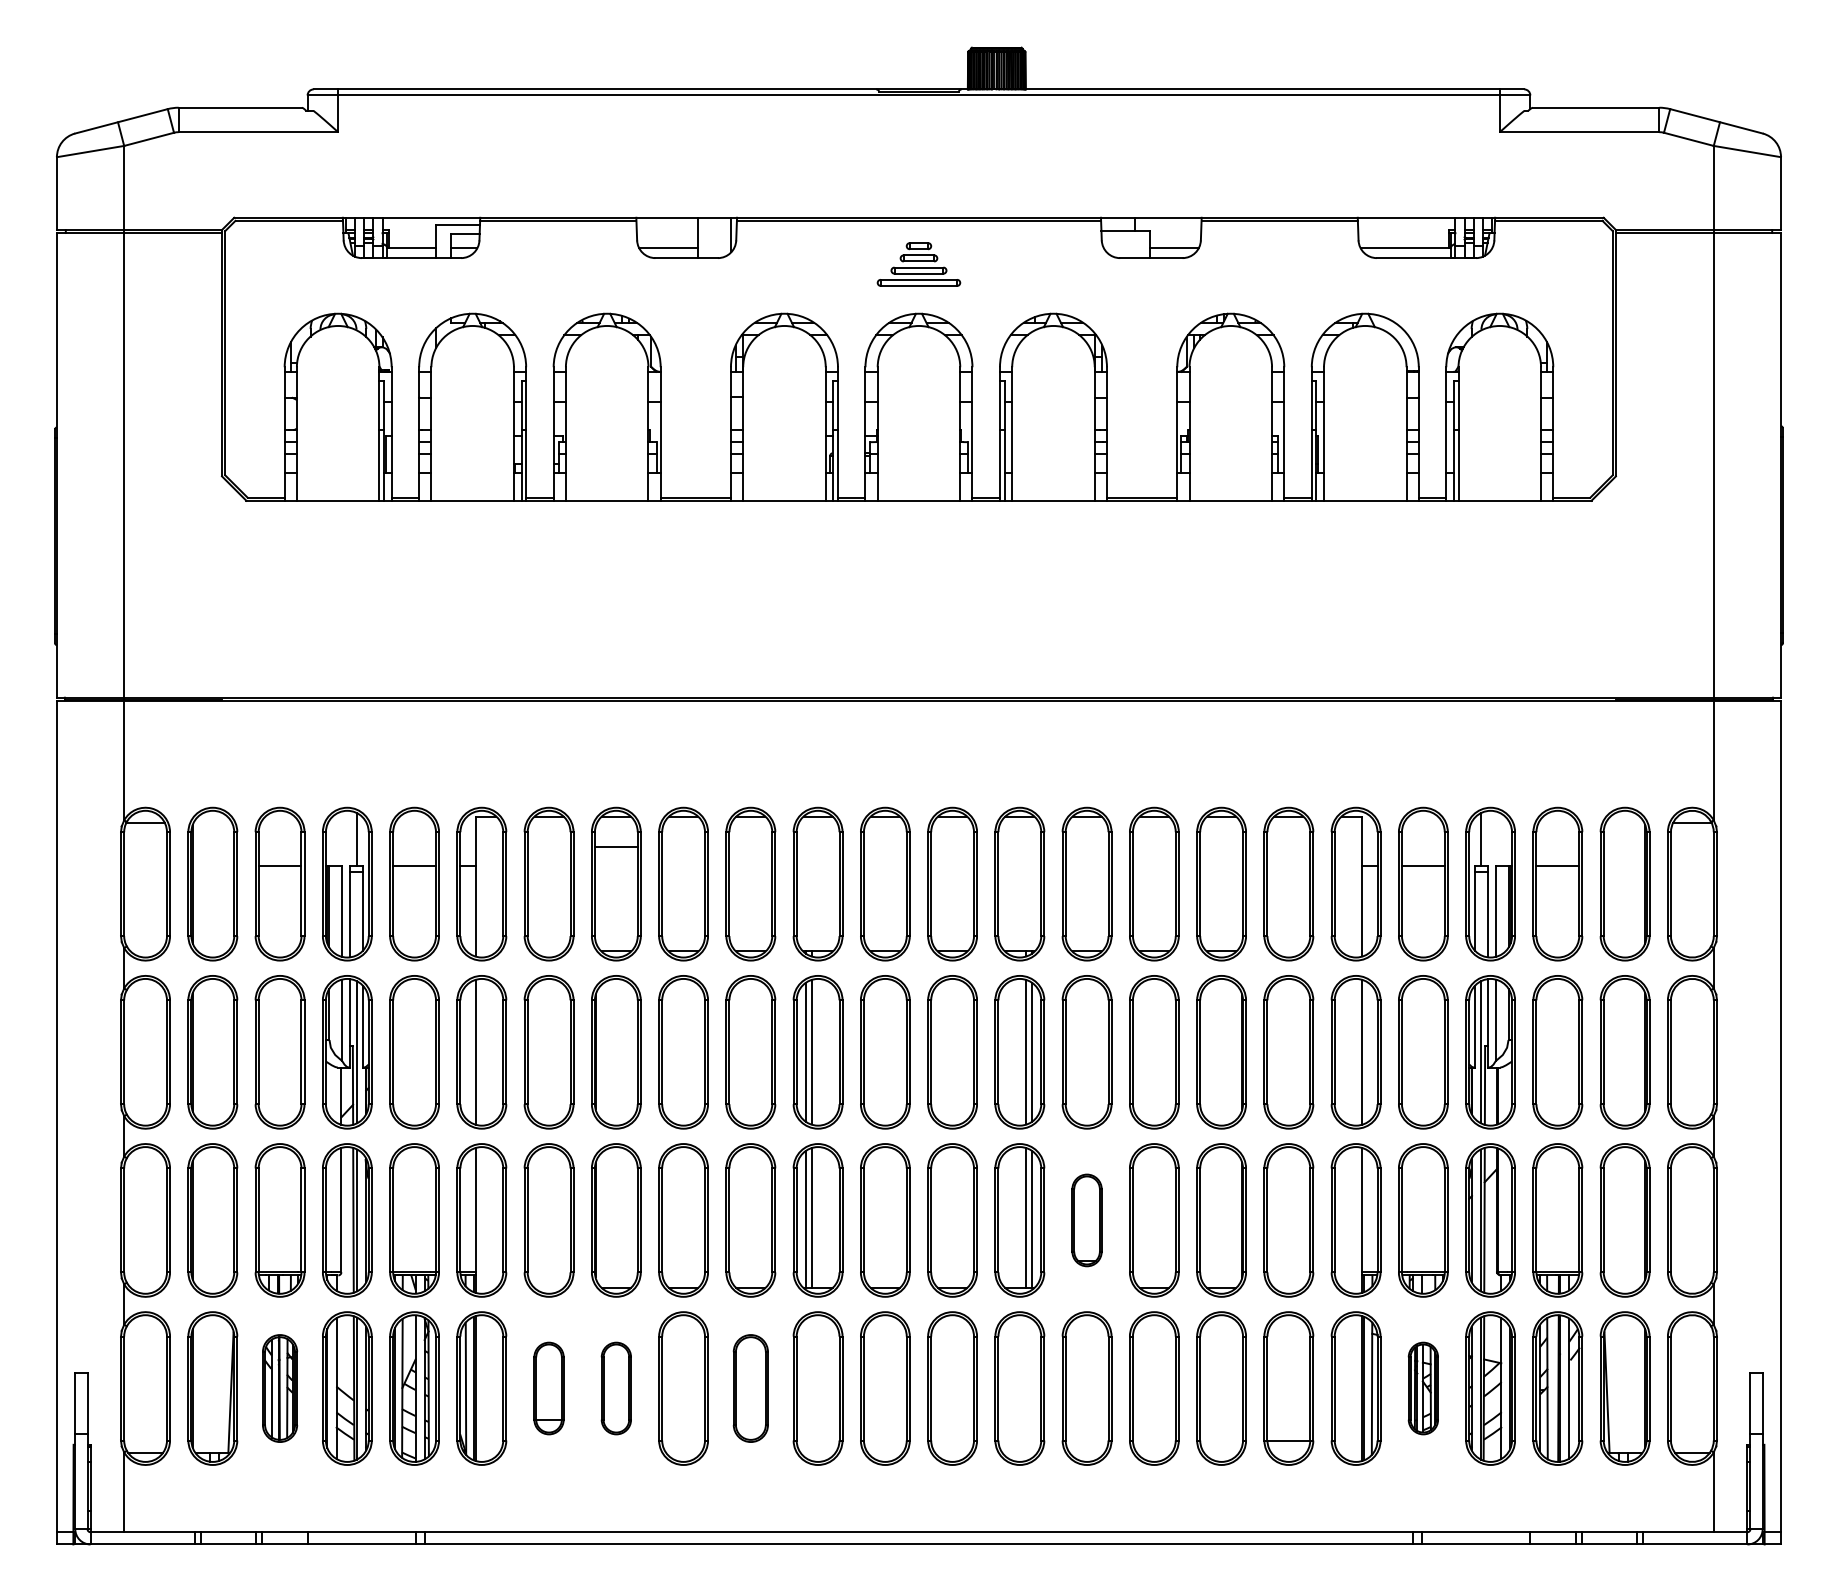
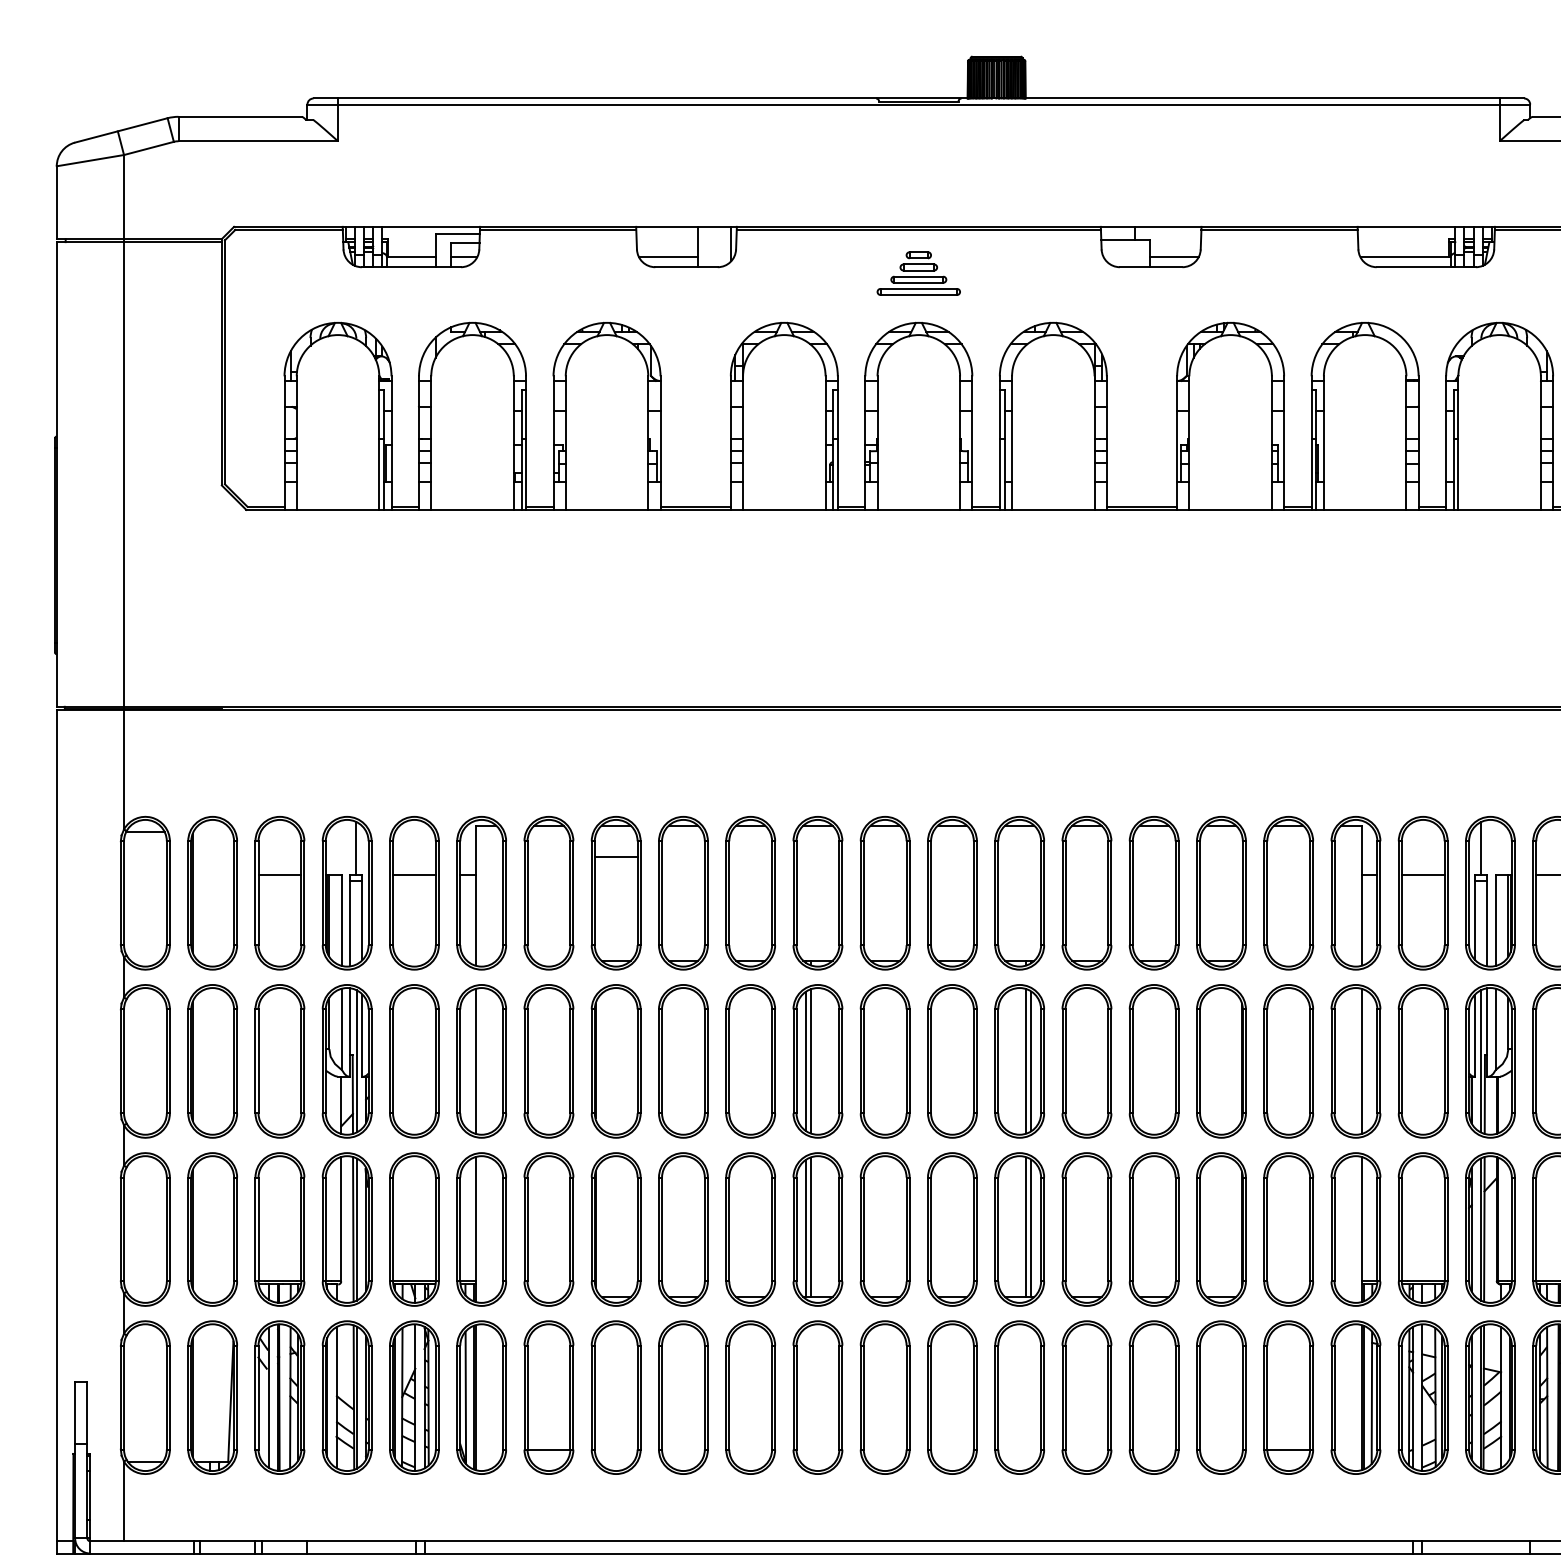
part: (1086, 1220) -> (1086, 1229), size x1.67
part: (279, 1388) -> (279, 1397), size x1.43
part: (548, 1388) -> (548, 1397), size x1.67
part: (616, 1388) -> (616, 1397), size x1.67
part: (750, 1388) -> (750, 1397), size x1.43
part: (1423, 1388) -> (1423, 1397), size x1.67

